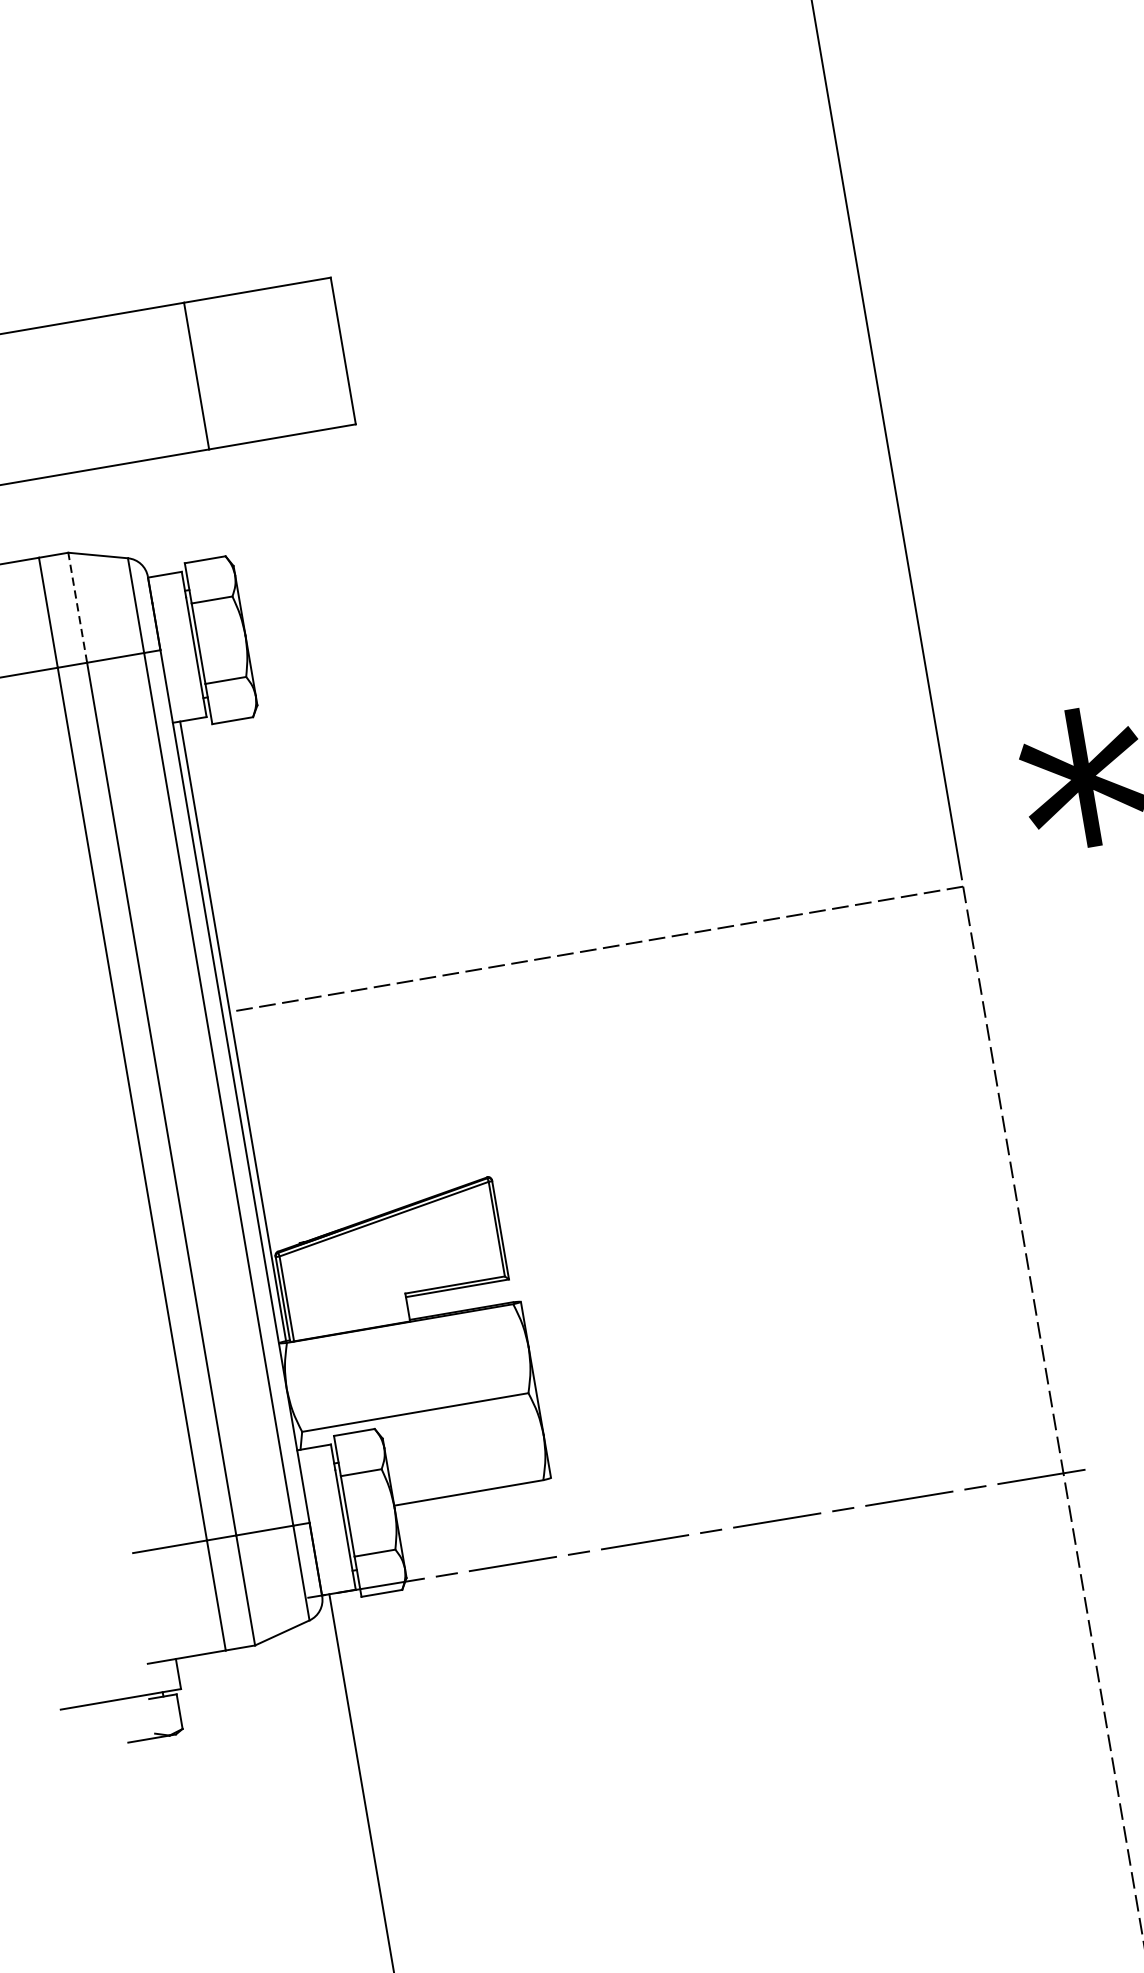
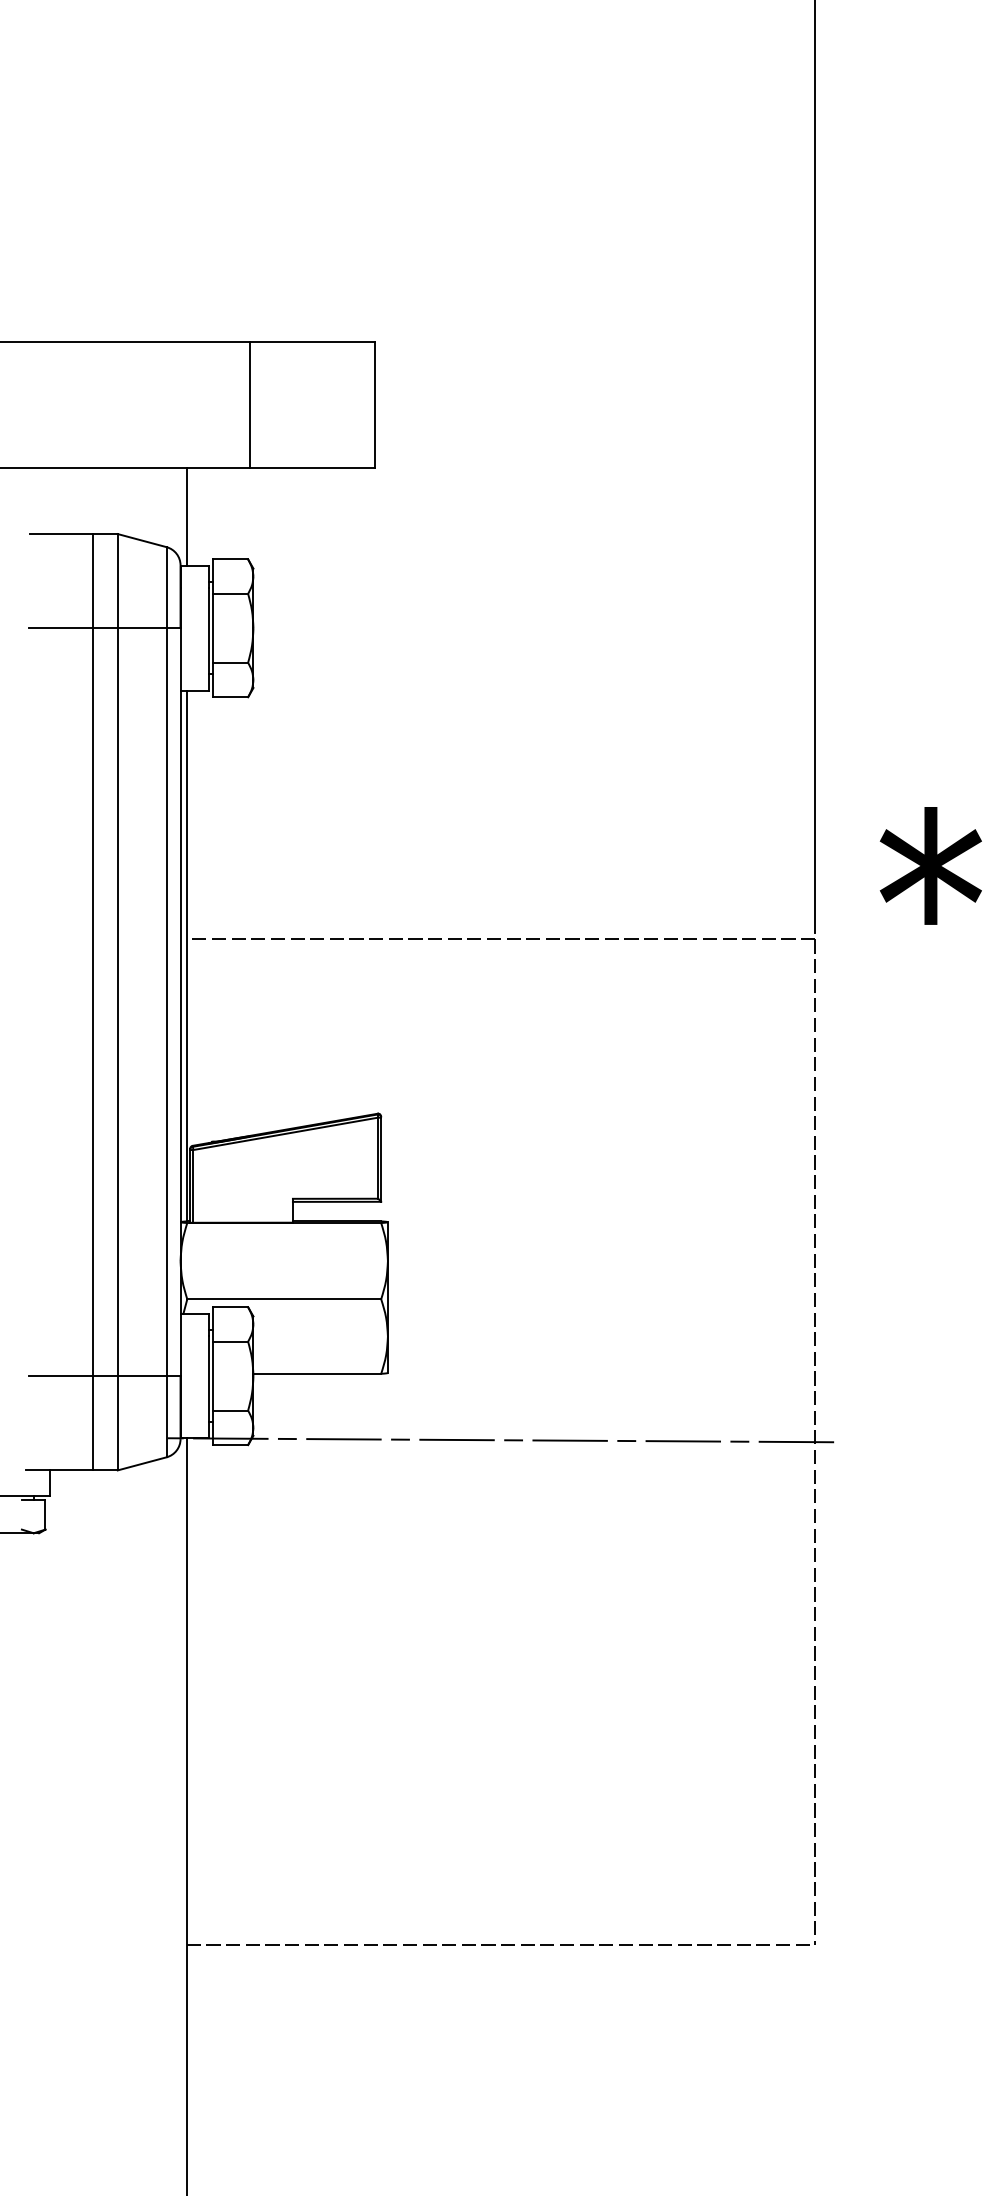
line: (145, 519) -> (186, 517), added
line: (77, 606) -> (117, 580), dashed -> solid

